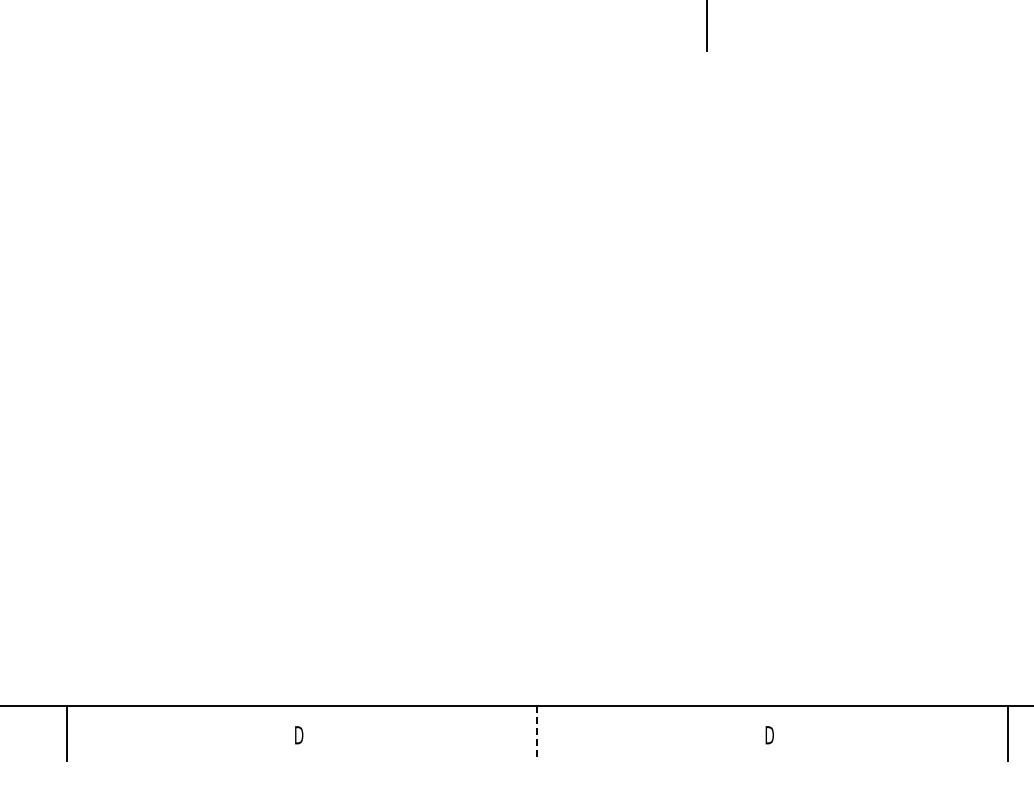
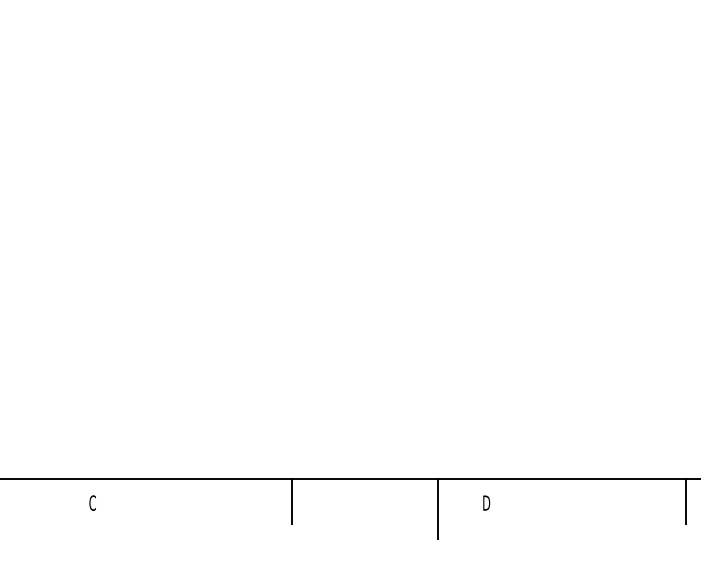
line: (537, 733) -> (292, 501), dashed -> solid
text: (298, 734) -> (92, 502), D -> C
line: (711, 741) -> (437, 508), added

